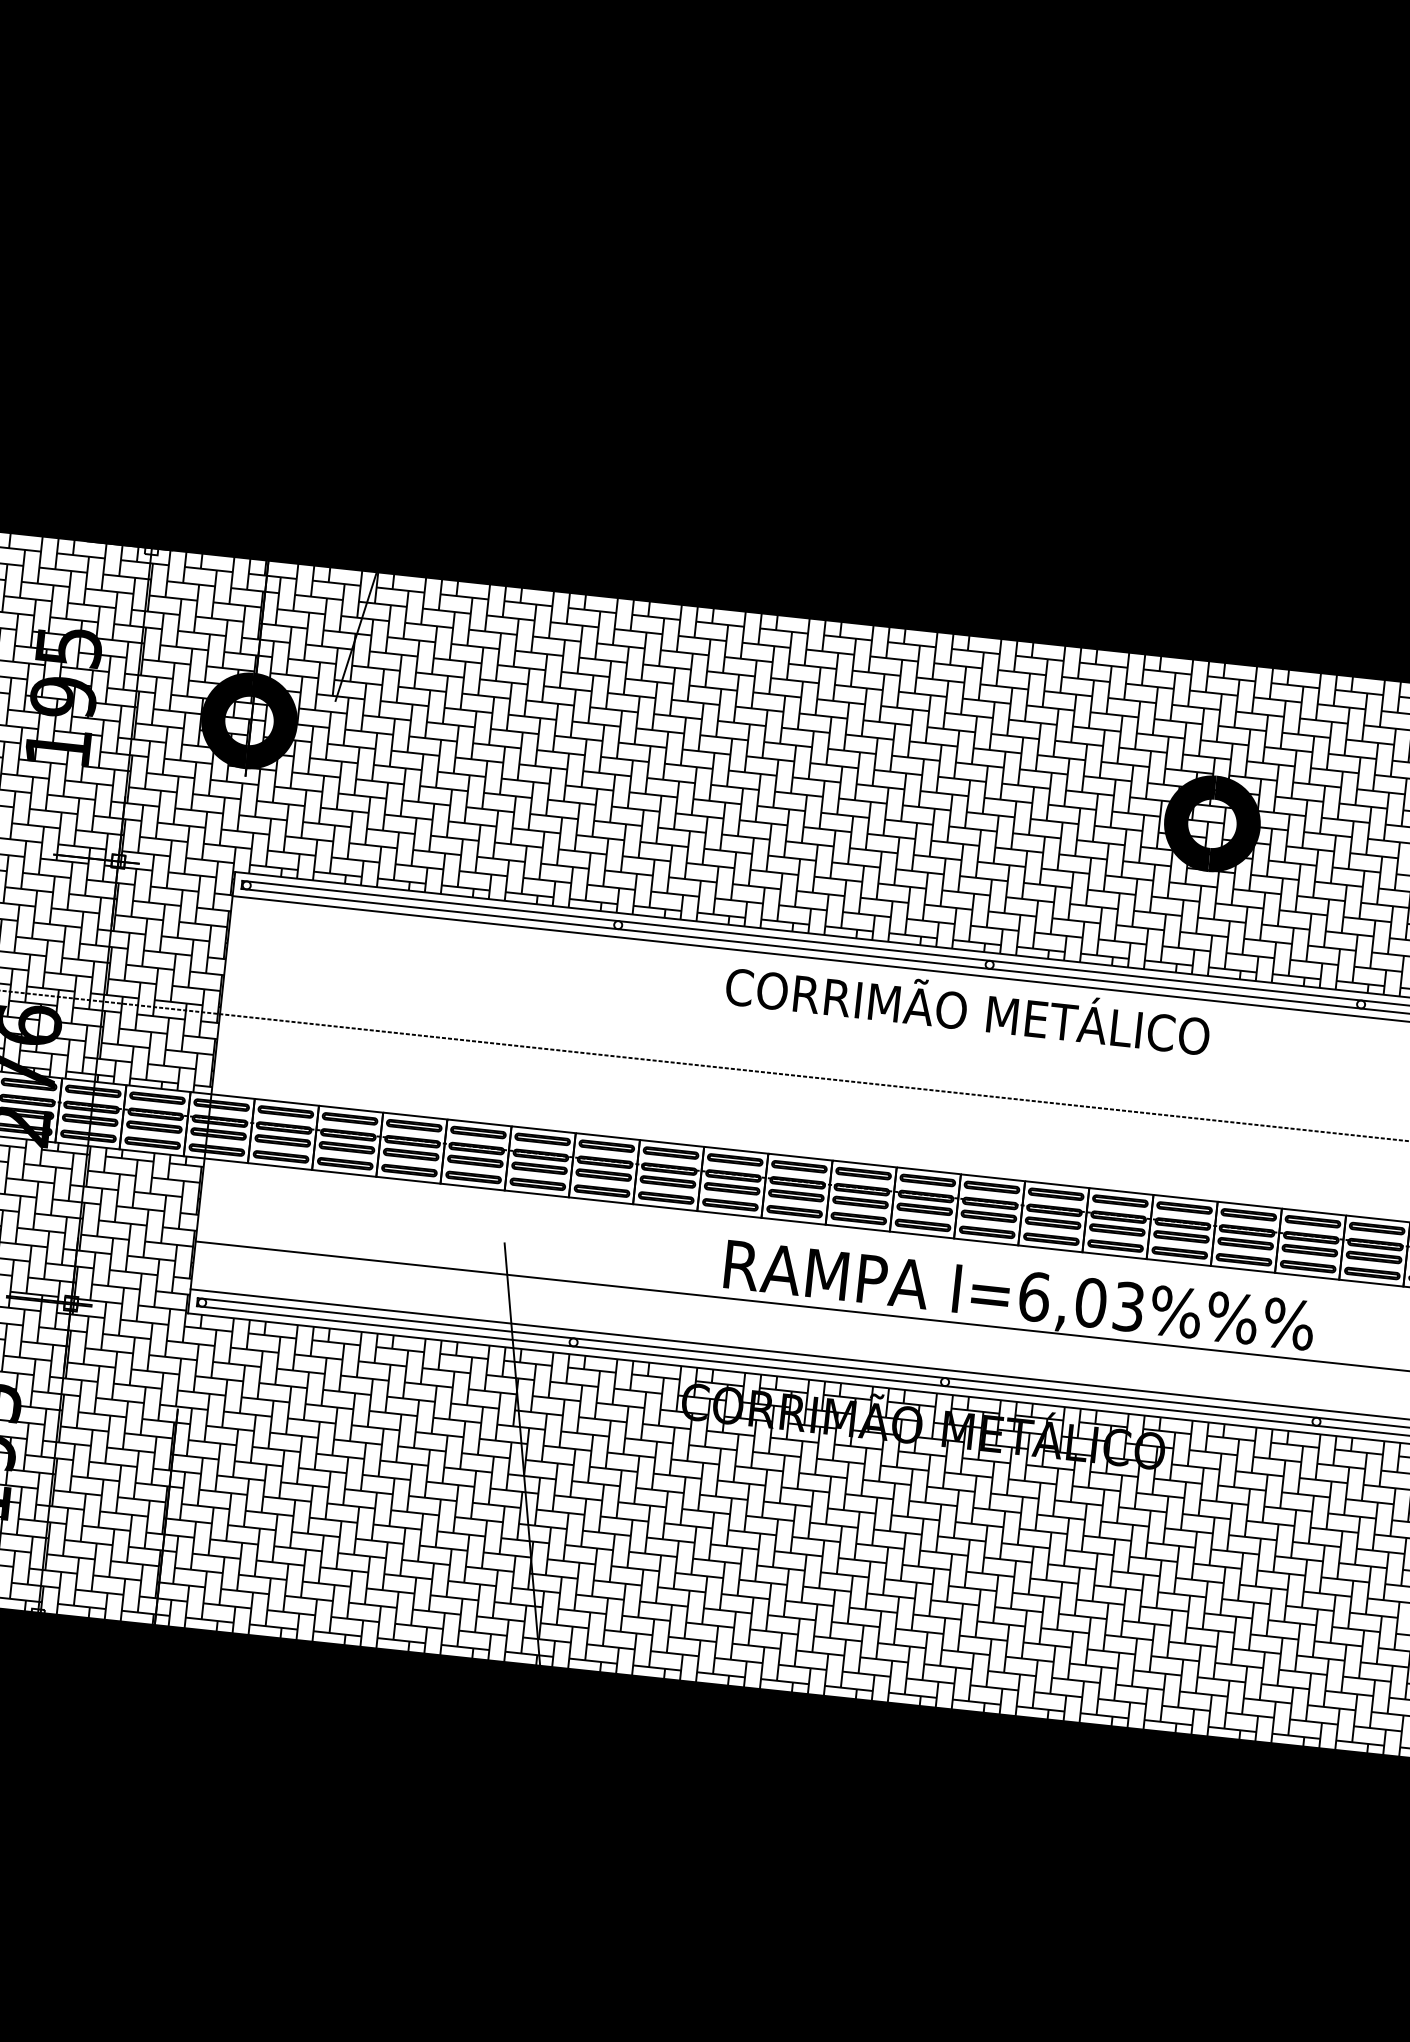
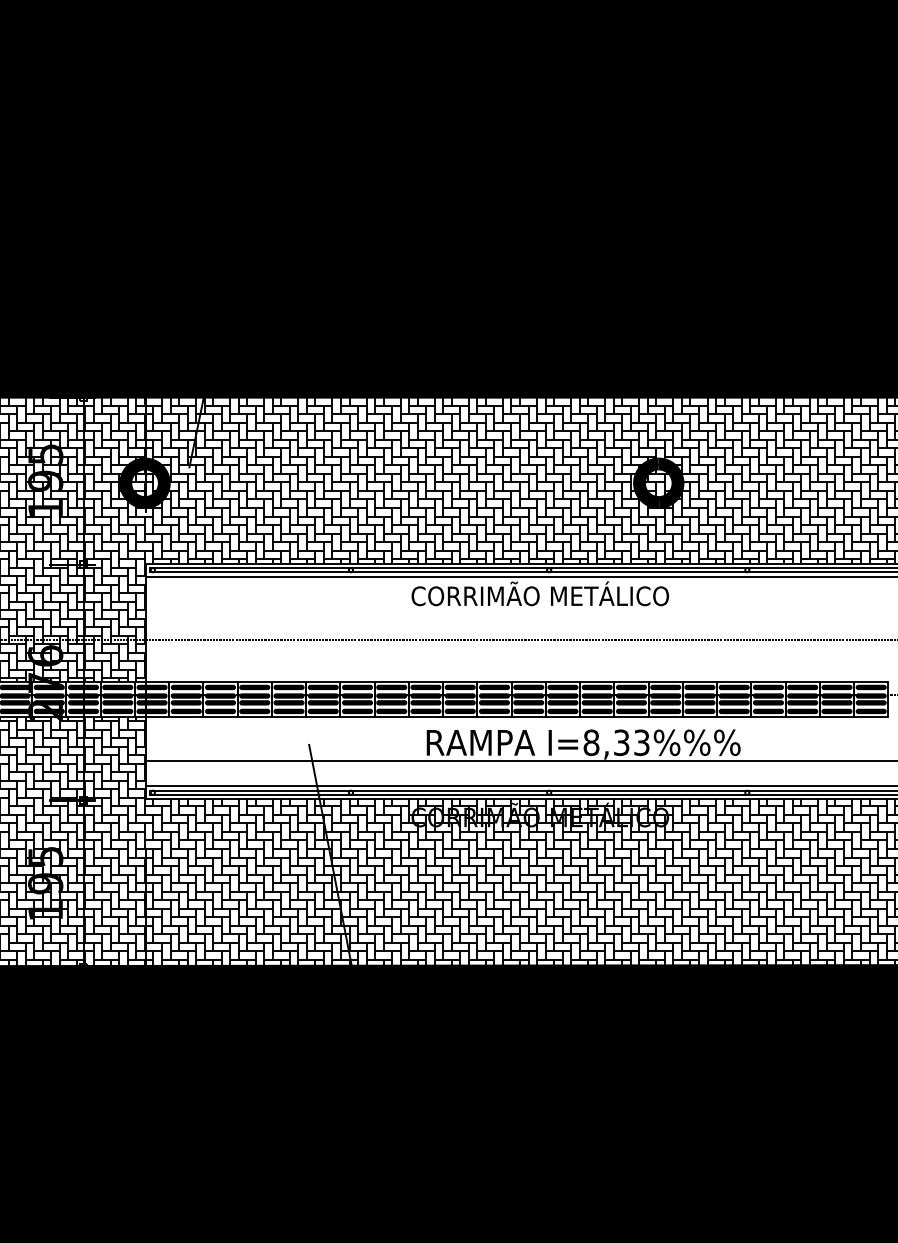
text: (1062, 1299) -> (606, 742), I=6,03%%% -> I=8,33%%%

